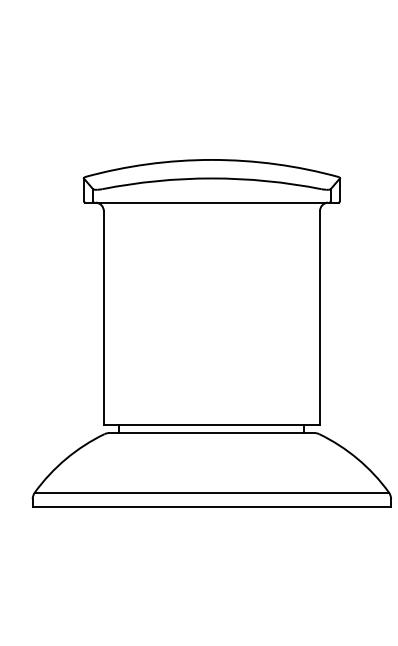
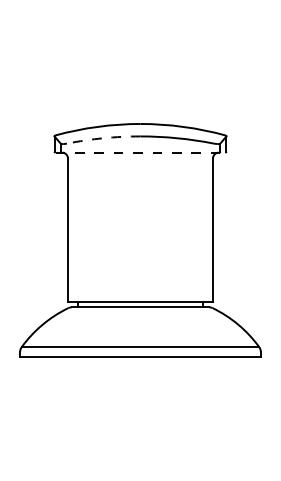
arc: (156, 181) -> (103, 138), solid -> dashed
line: (211, 202) -> (140, 152), solid -> dashed

